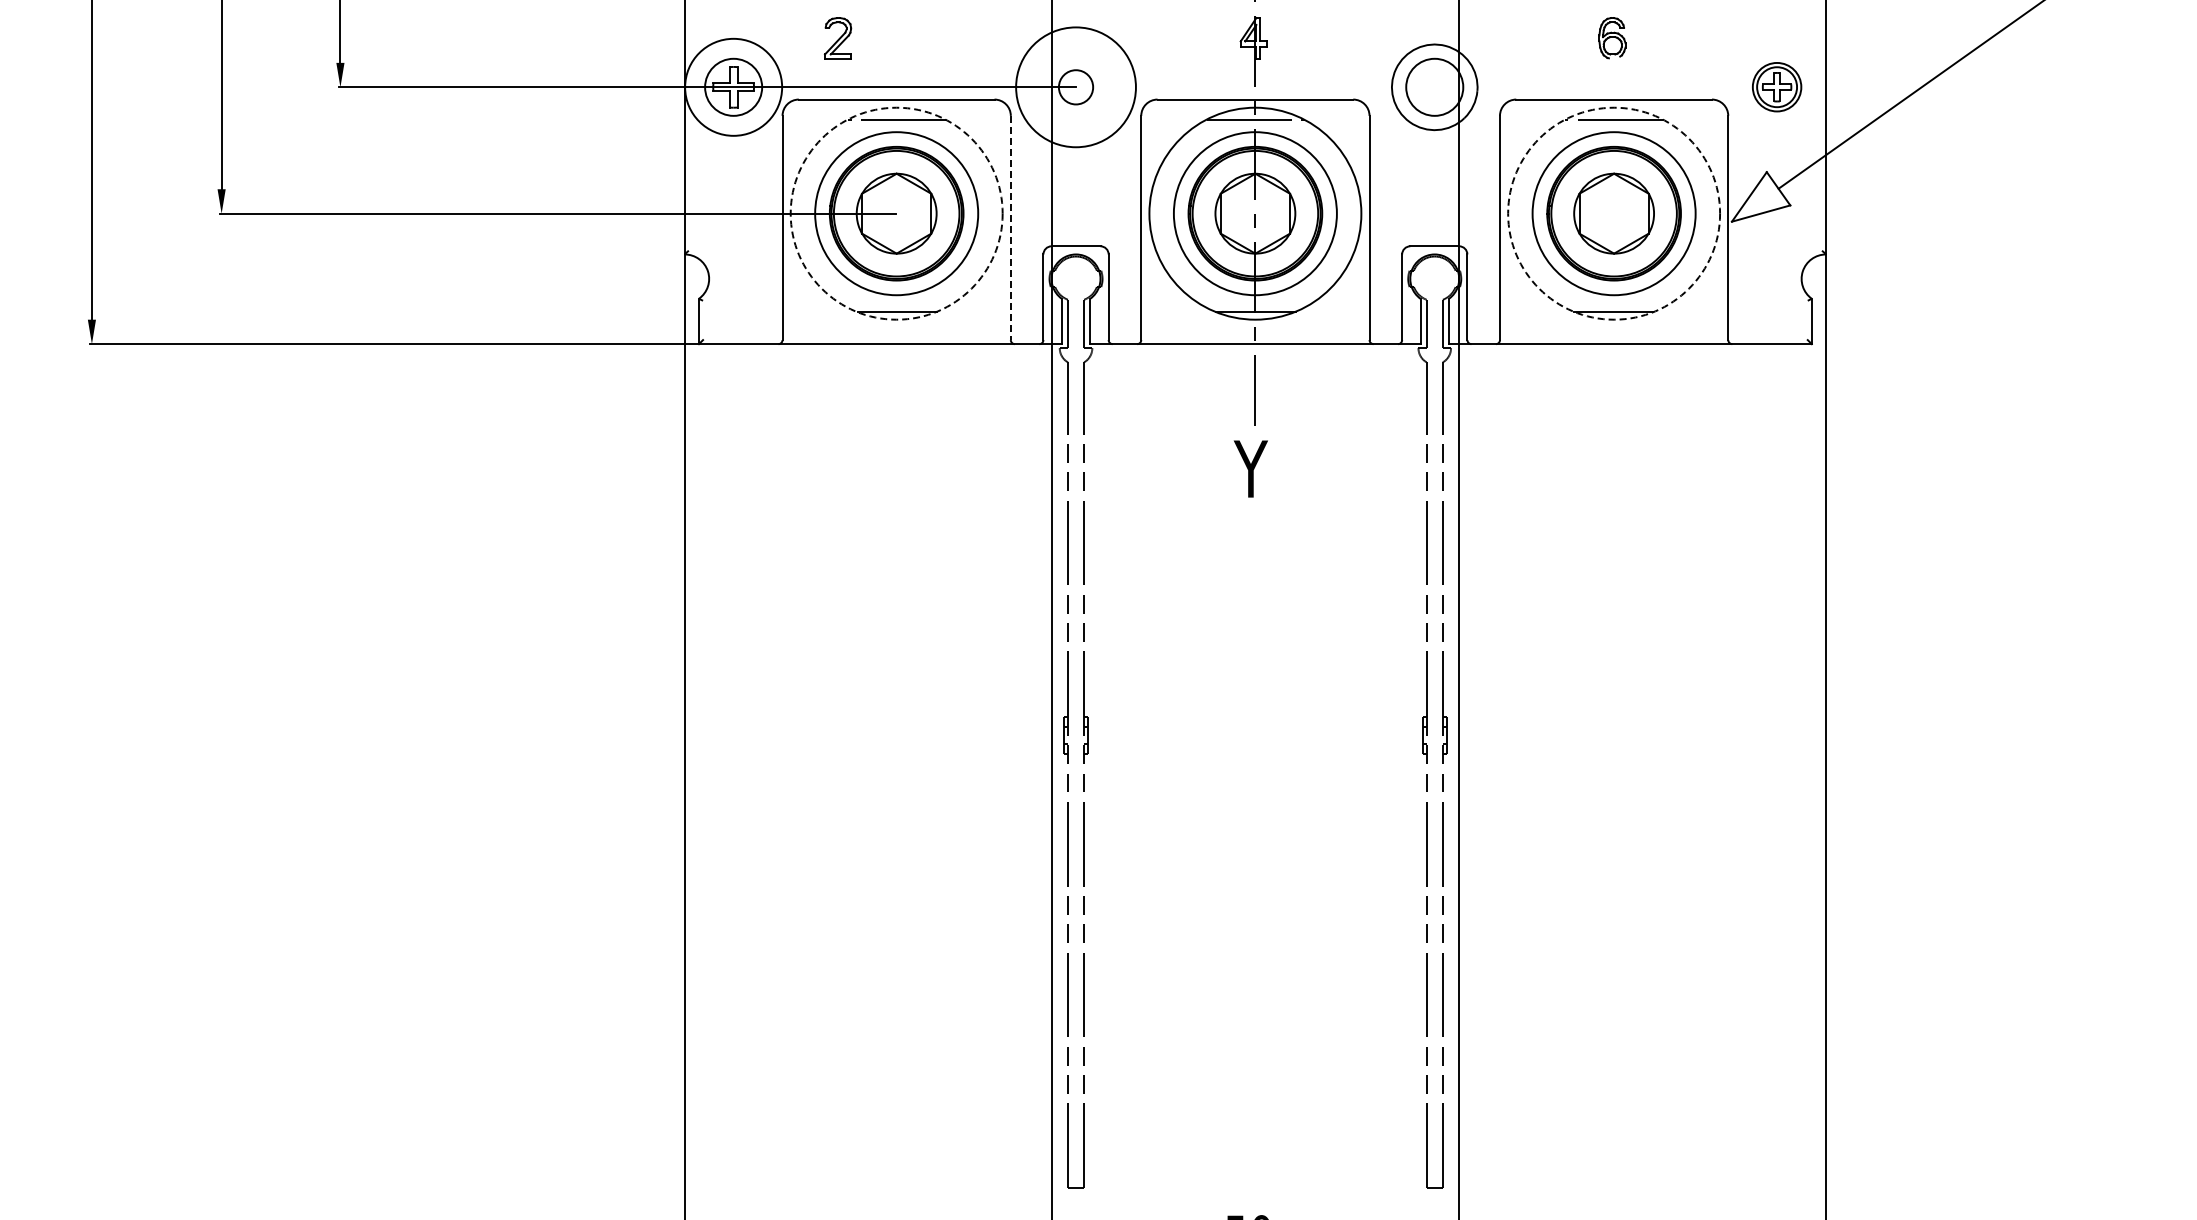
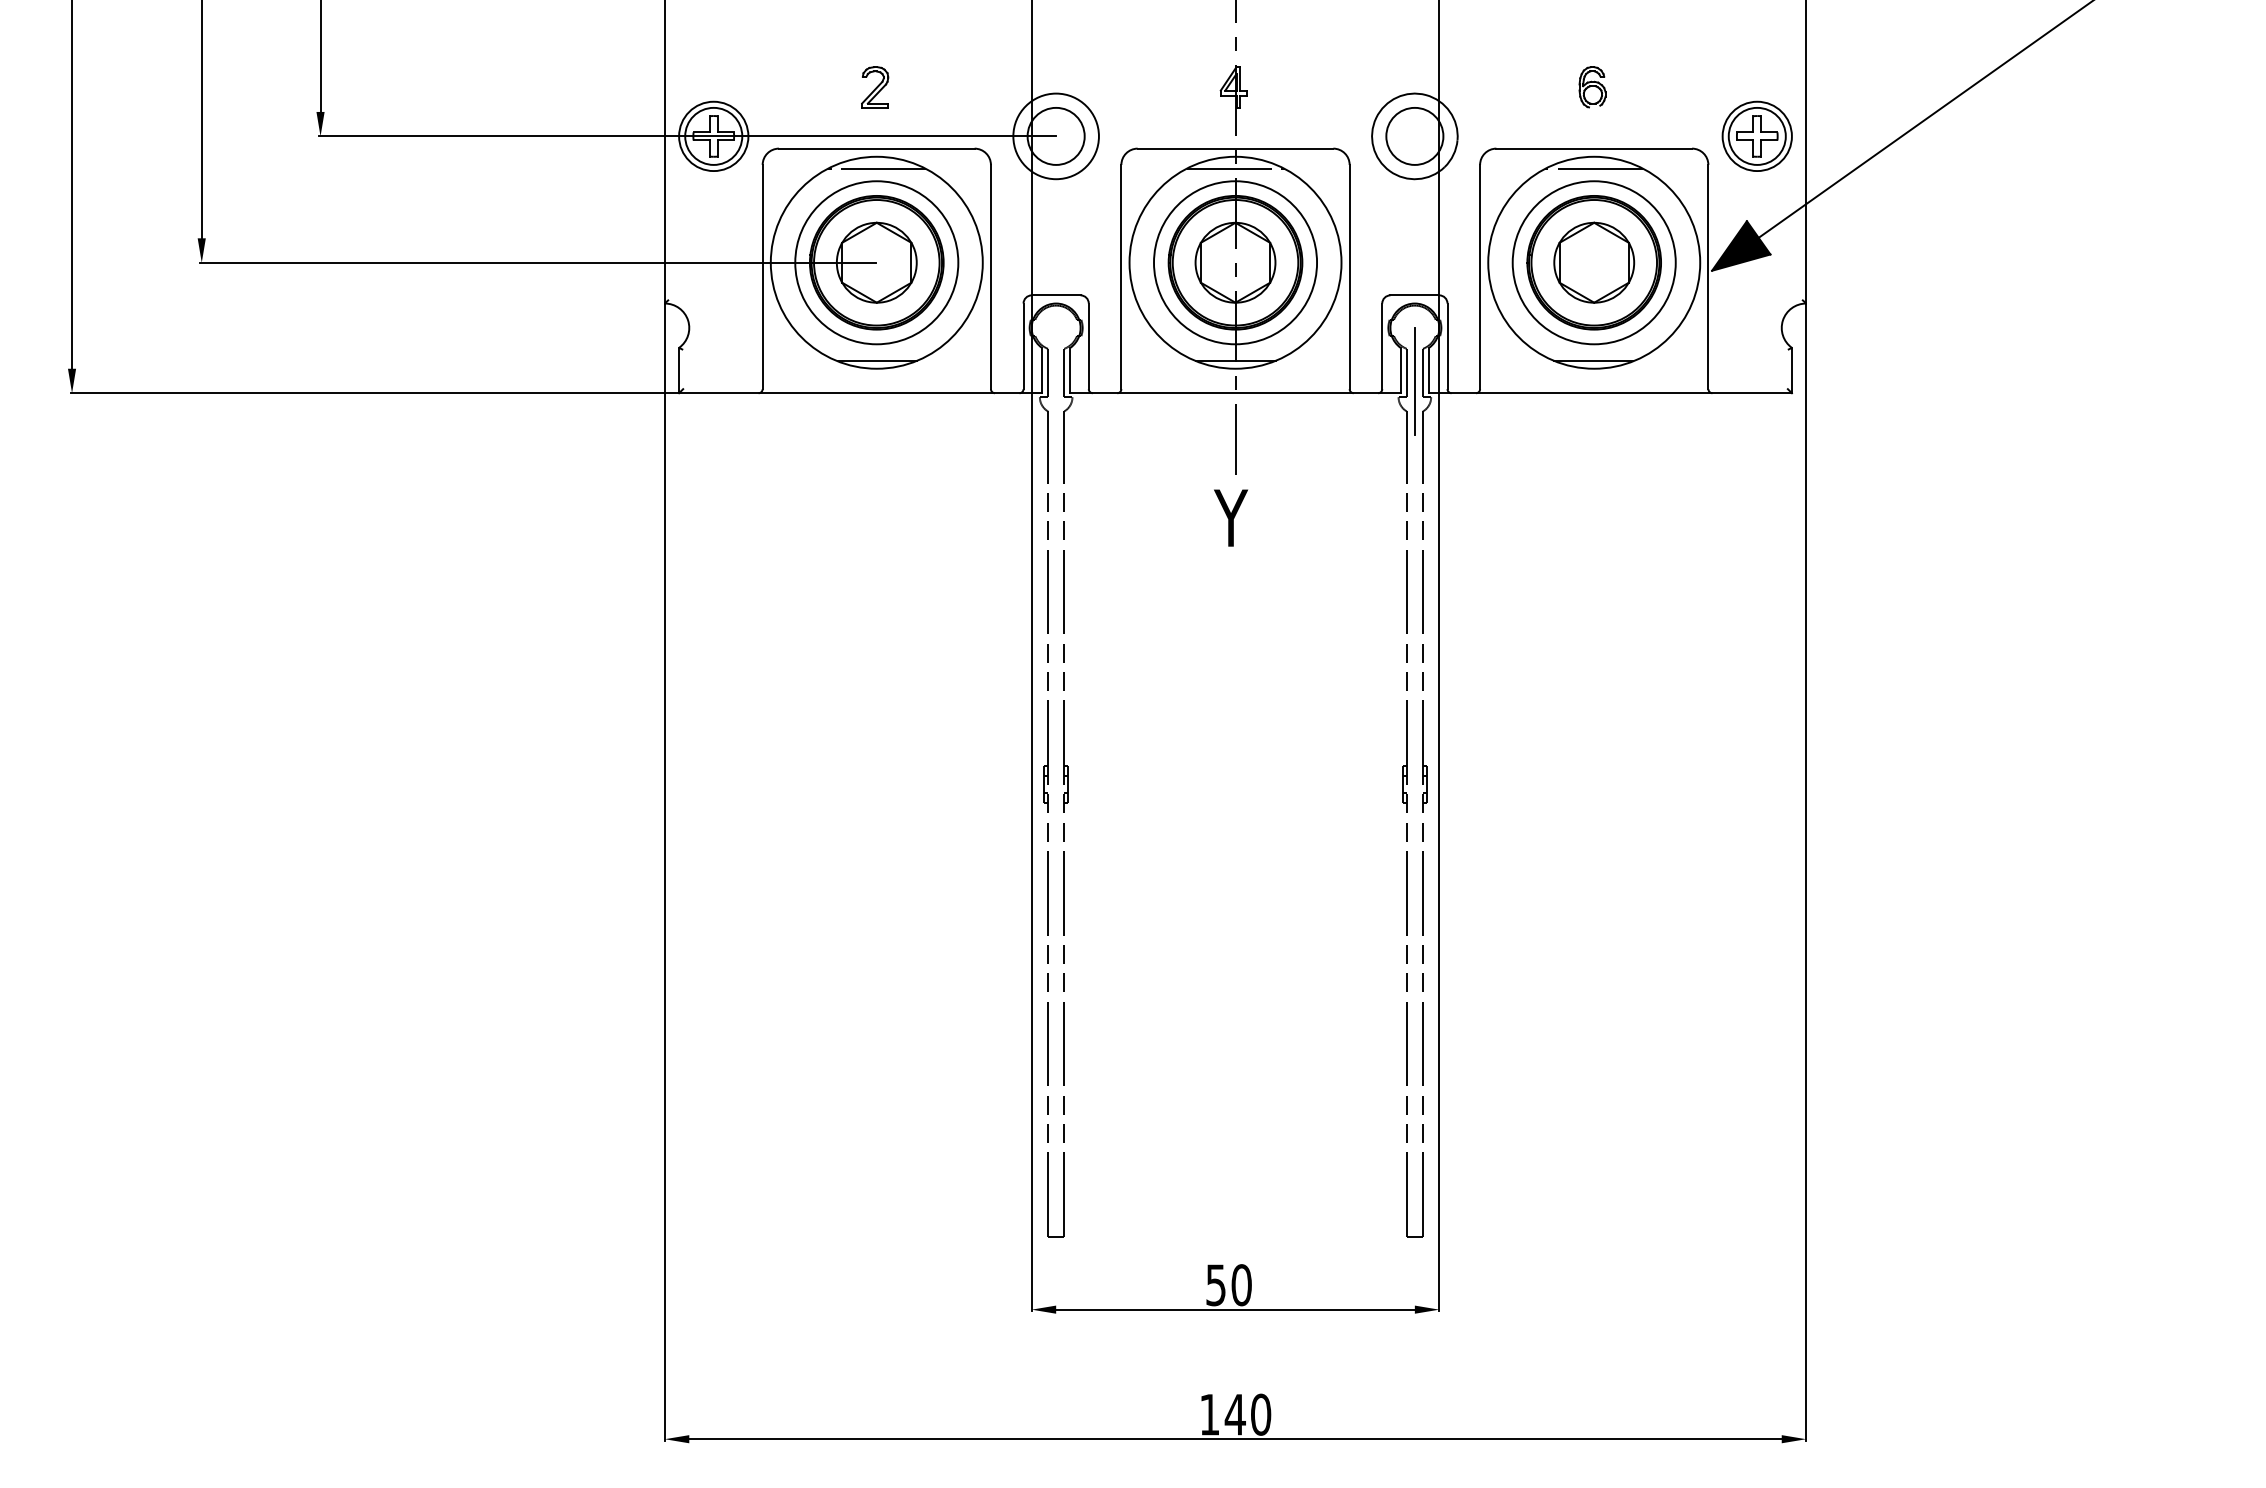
part: (838, 38) -> (875, 87), moved
circle: (1075, 86) -> (1055, 135), size x1.67
part: (1776, 86) -> (1756, 135), size x1.43
circle: (733, 87) -> (713, 136), size x0.71
circle: (1075, 87) -> (1055, 136), size x0.71
fill: (1761, 196) -> (1741, 245), added
circle: (896, 213) -> (876, 262), dashed -> solid
circle: (1614, 213) -> (1594, 262), dashed -> solid
line: (1010, 228) -> (990, 277), dashed -> solid
line: (1434, 332) -> (1414, 381), added

